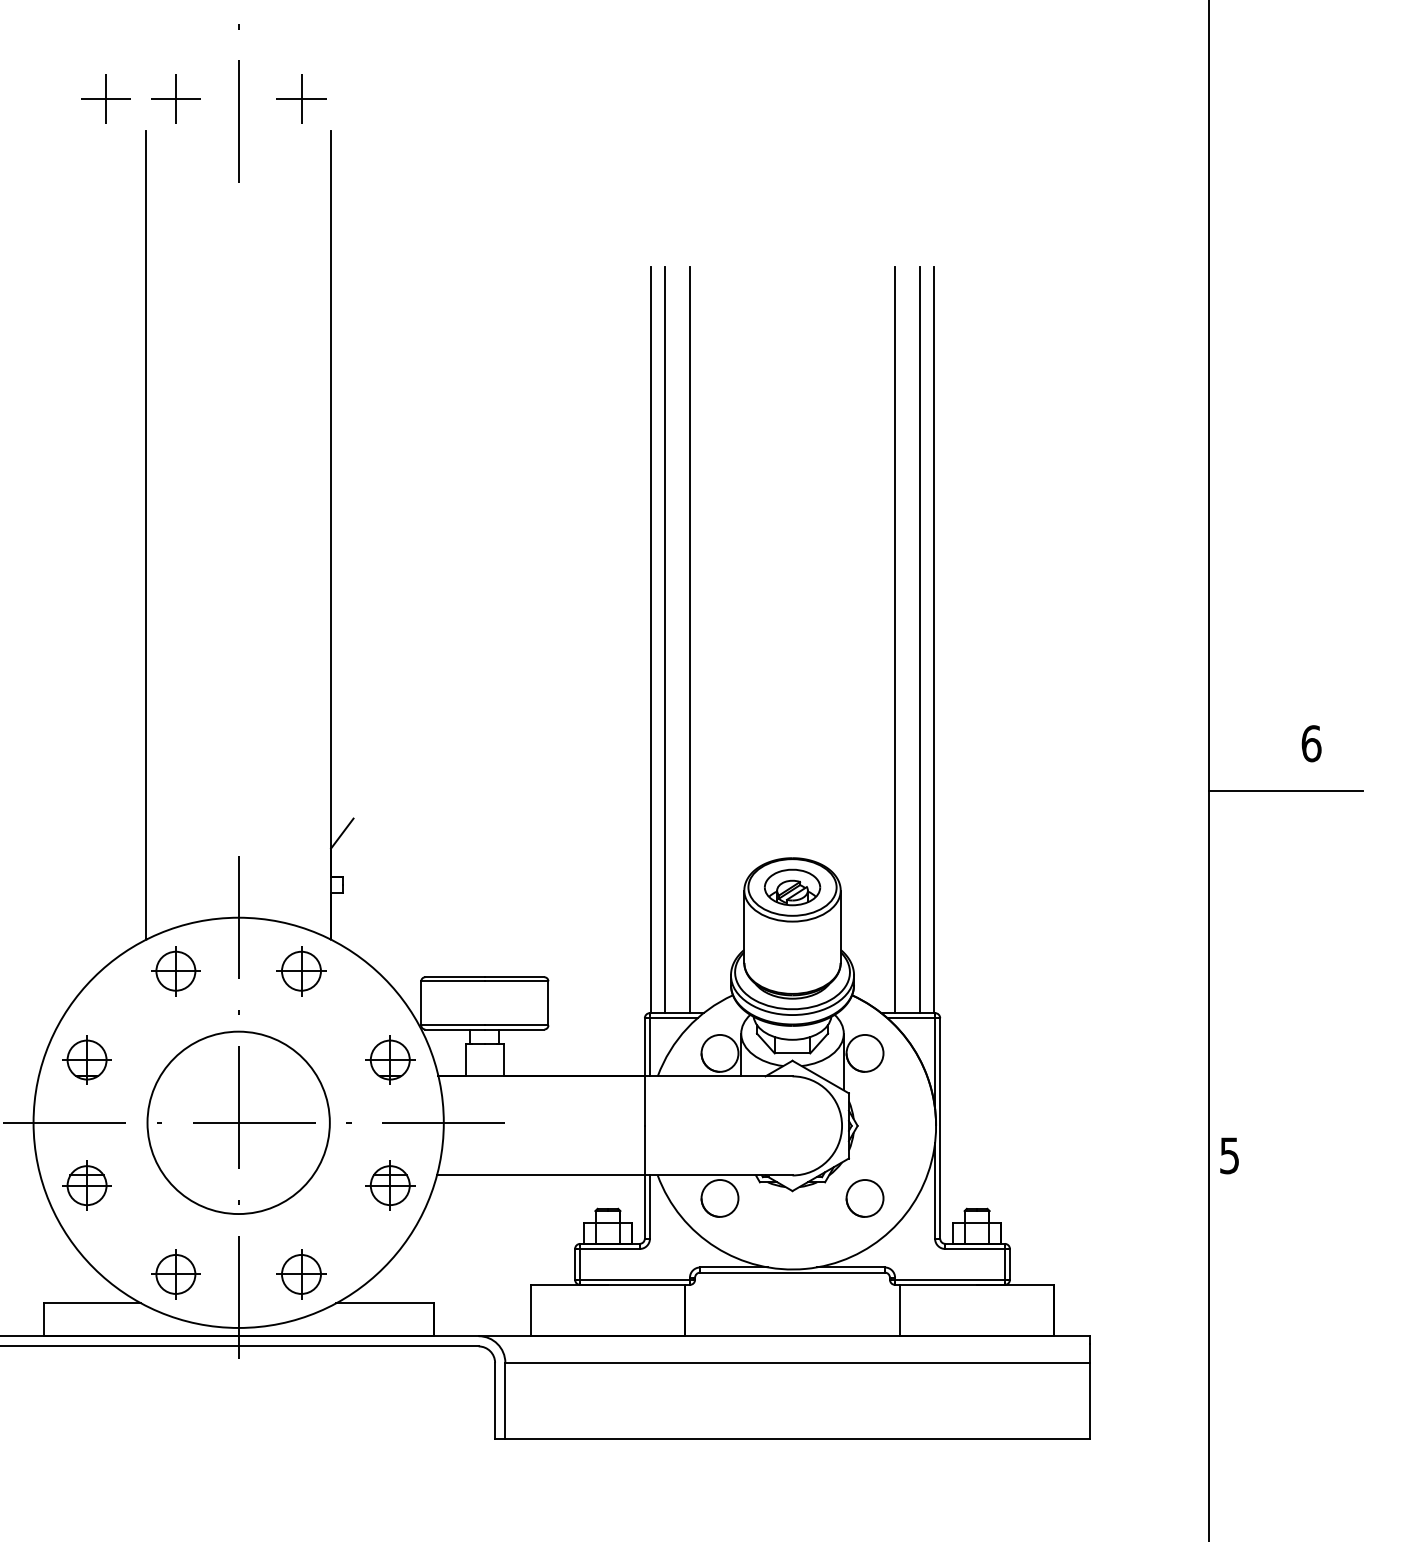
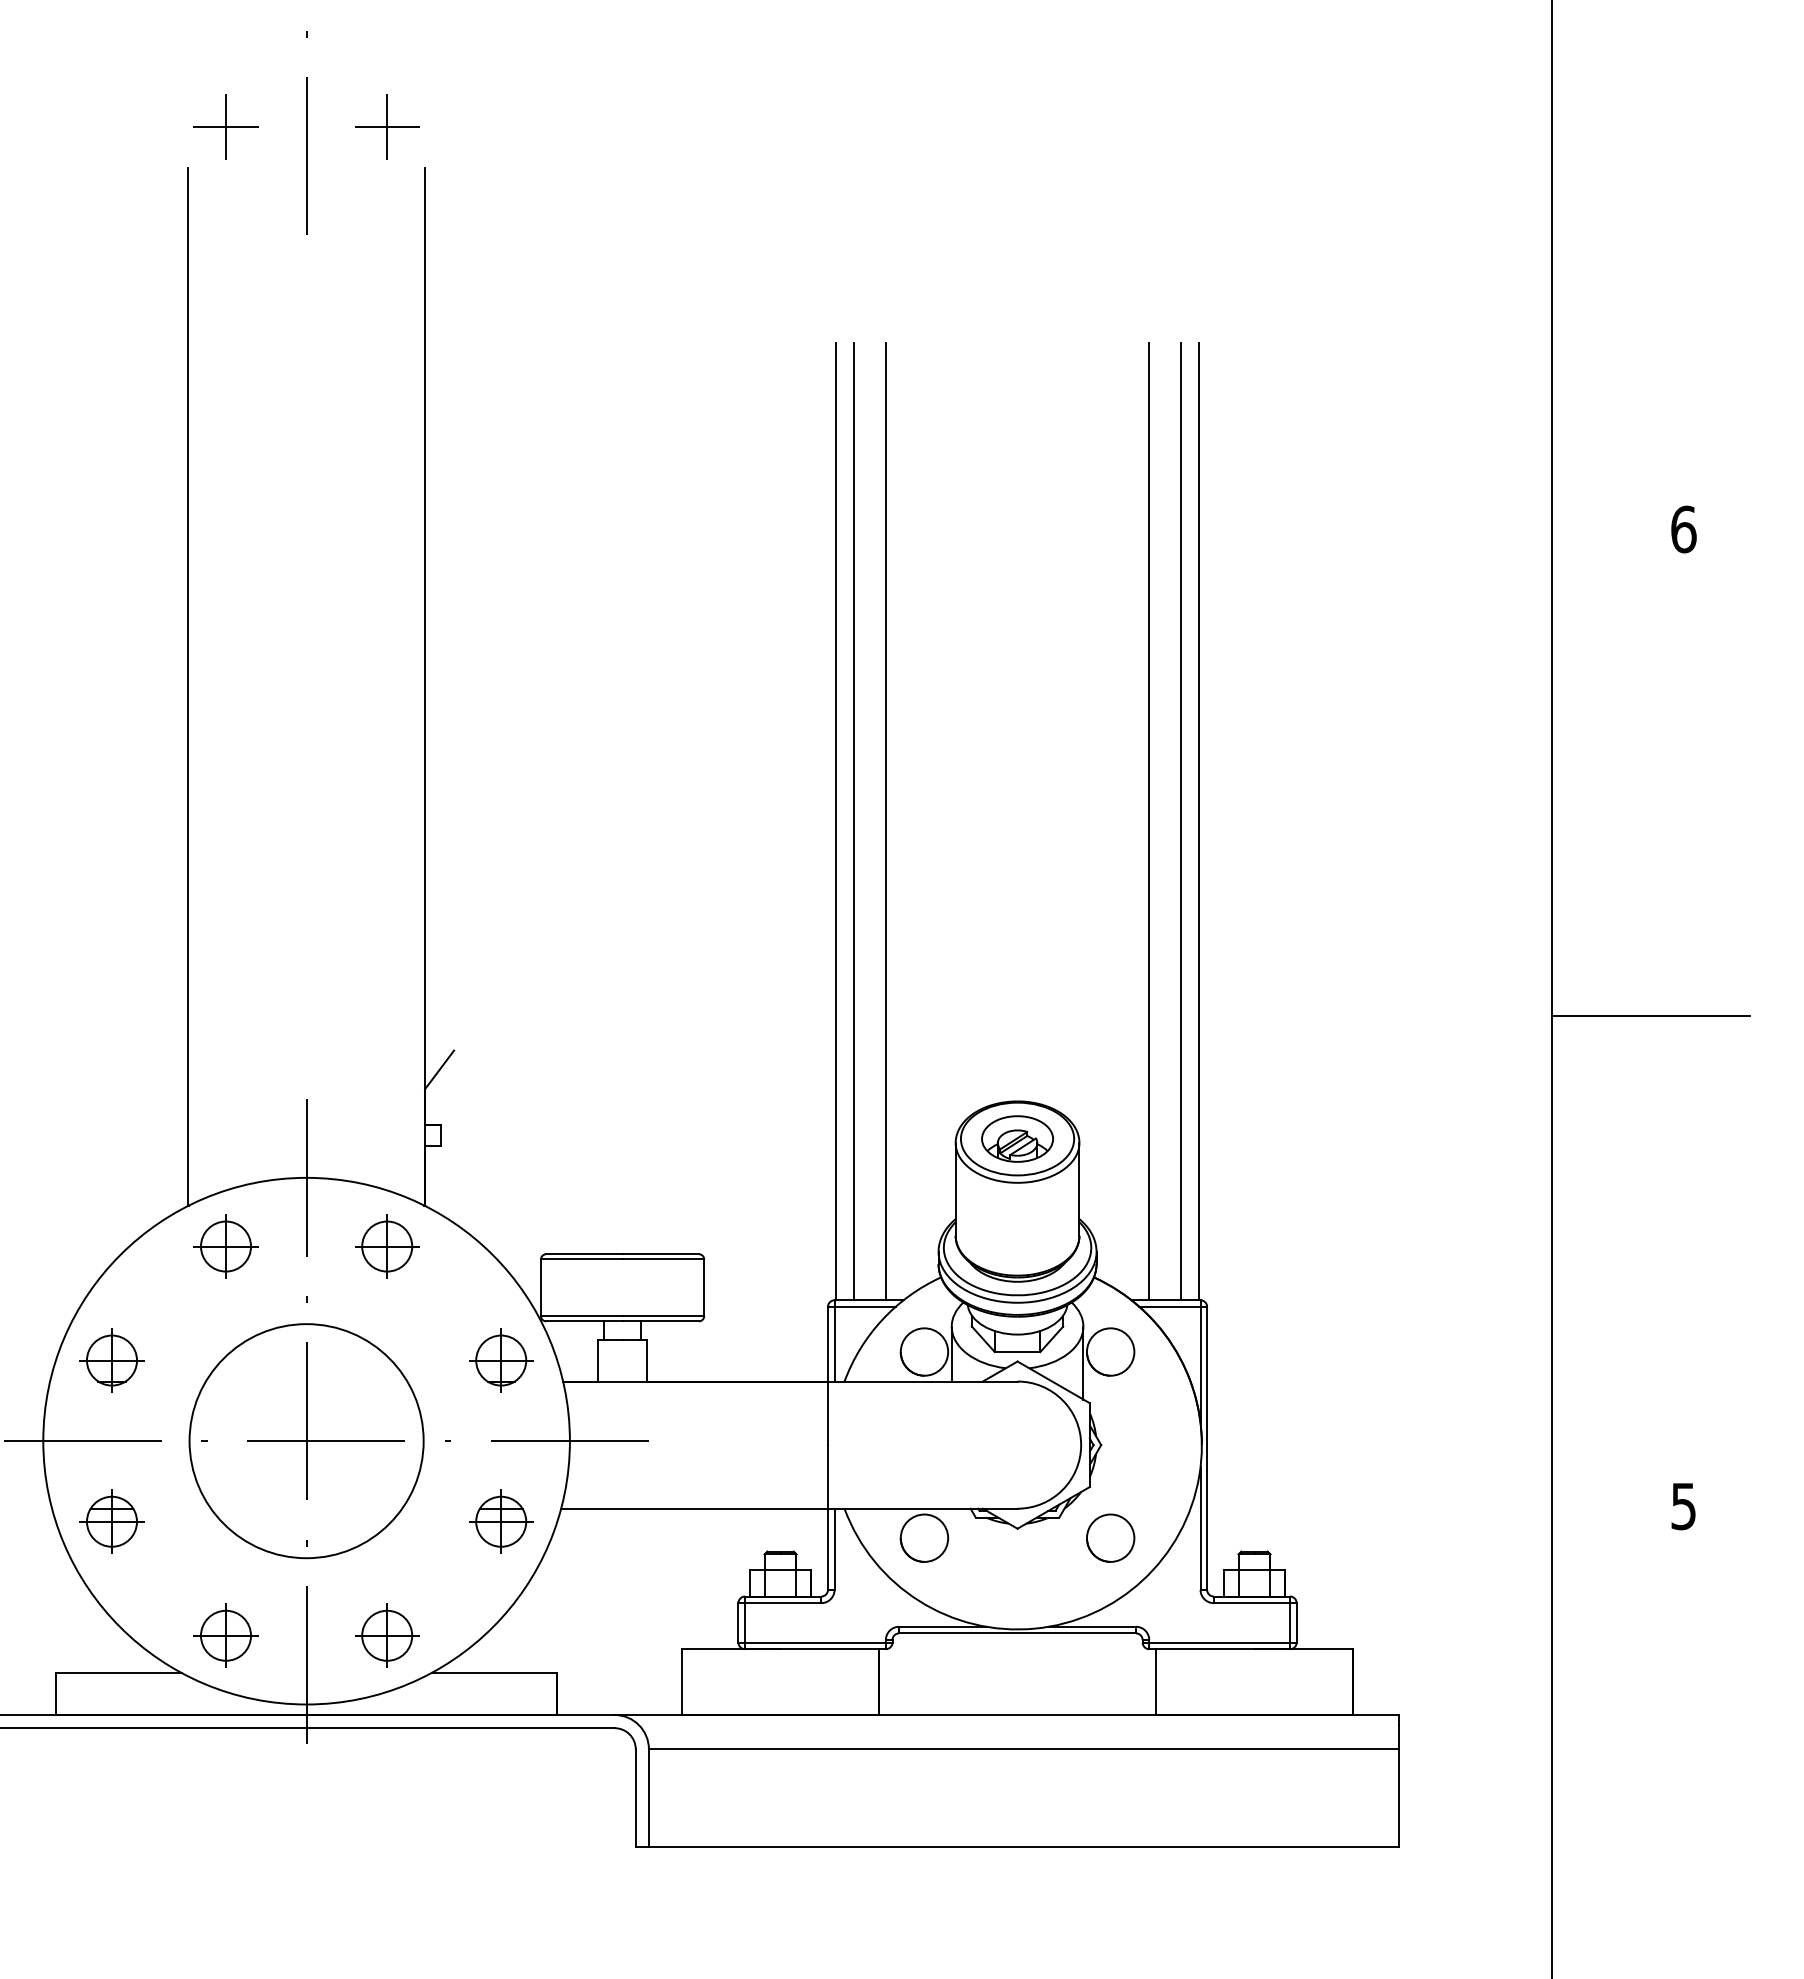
part: (106, 98) -> (136, 126), removed
text: (1311, 743) -> (1683, 529), moved
text: (1229, 1155) -> (1683, 1506), moved

